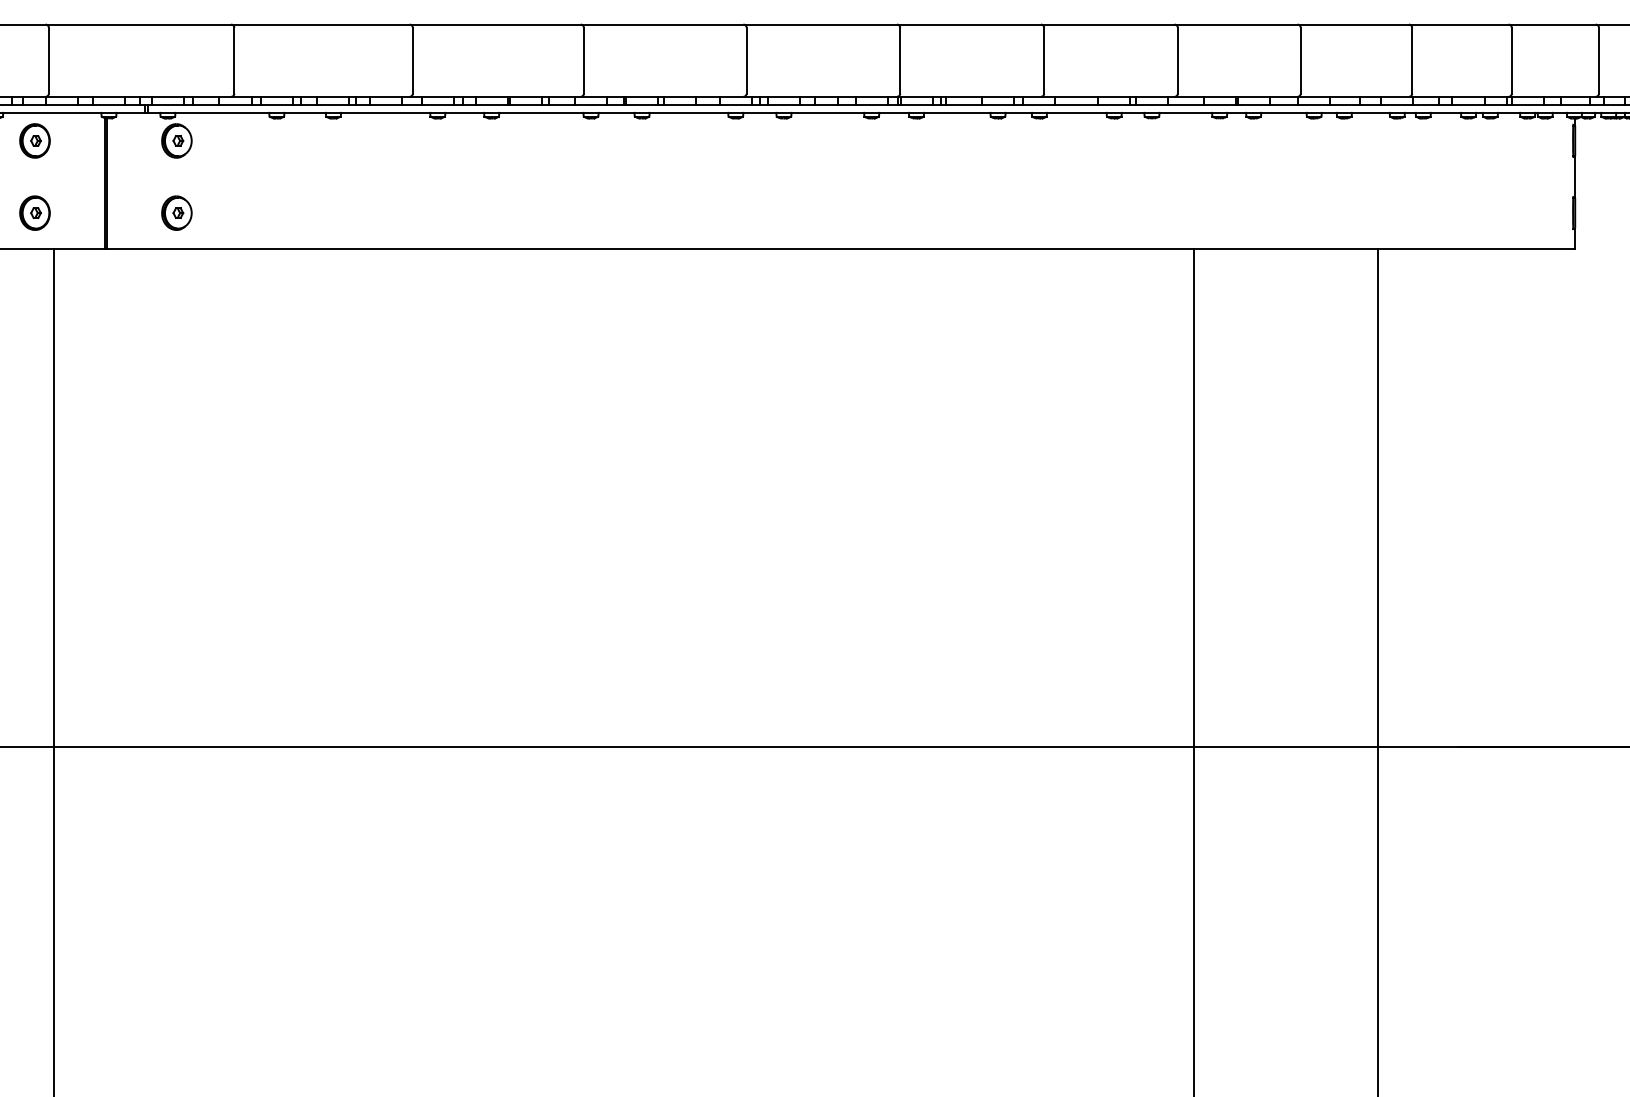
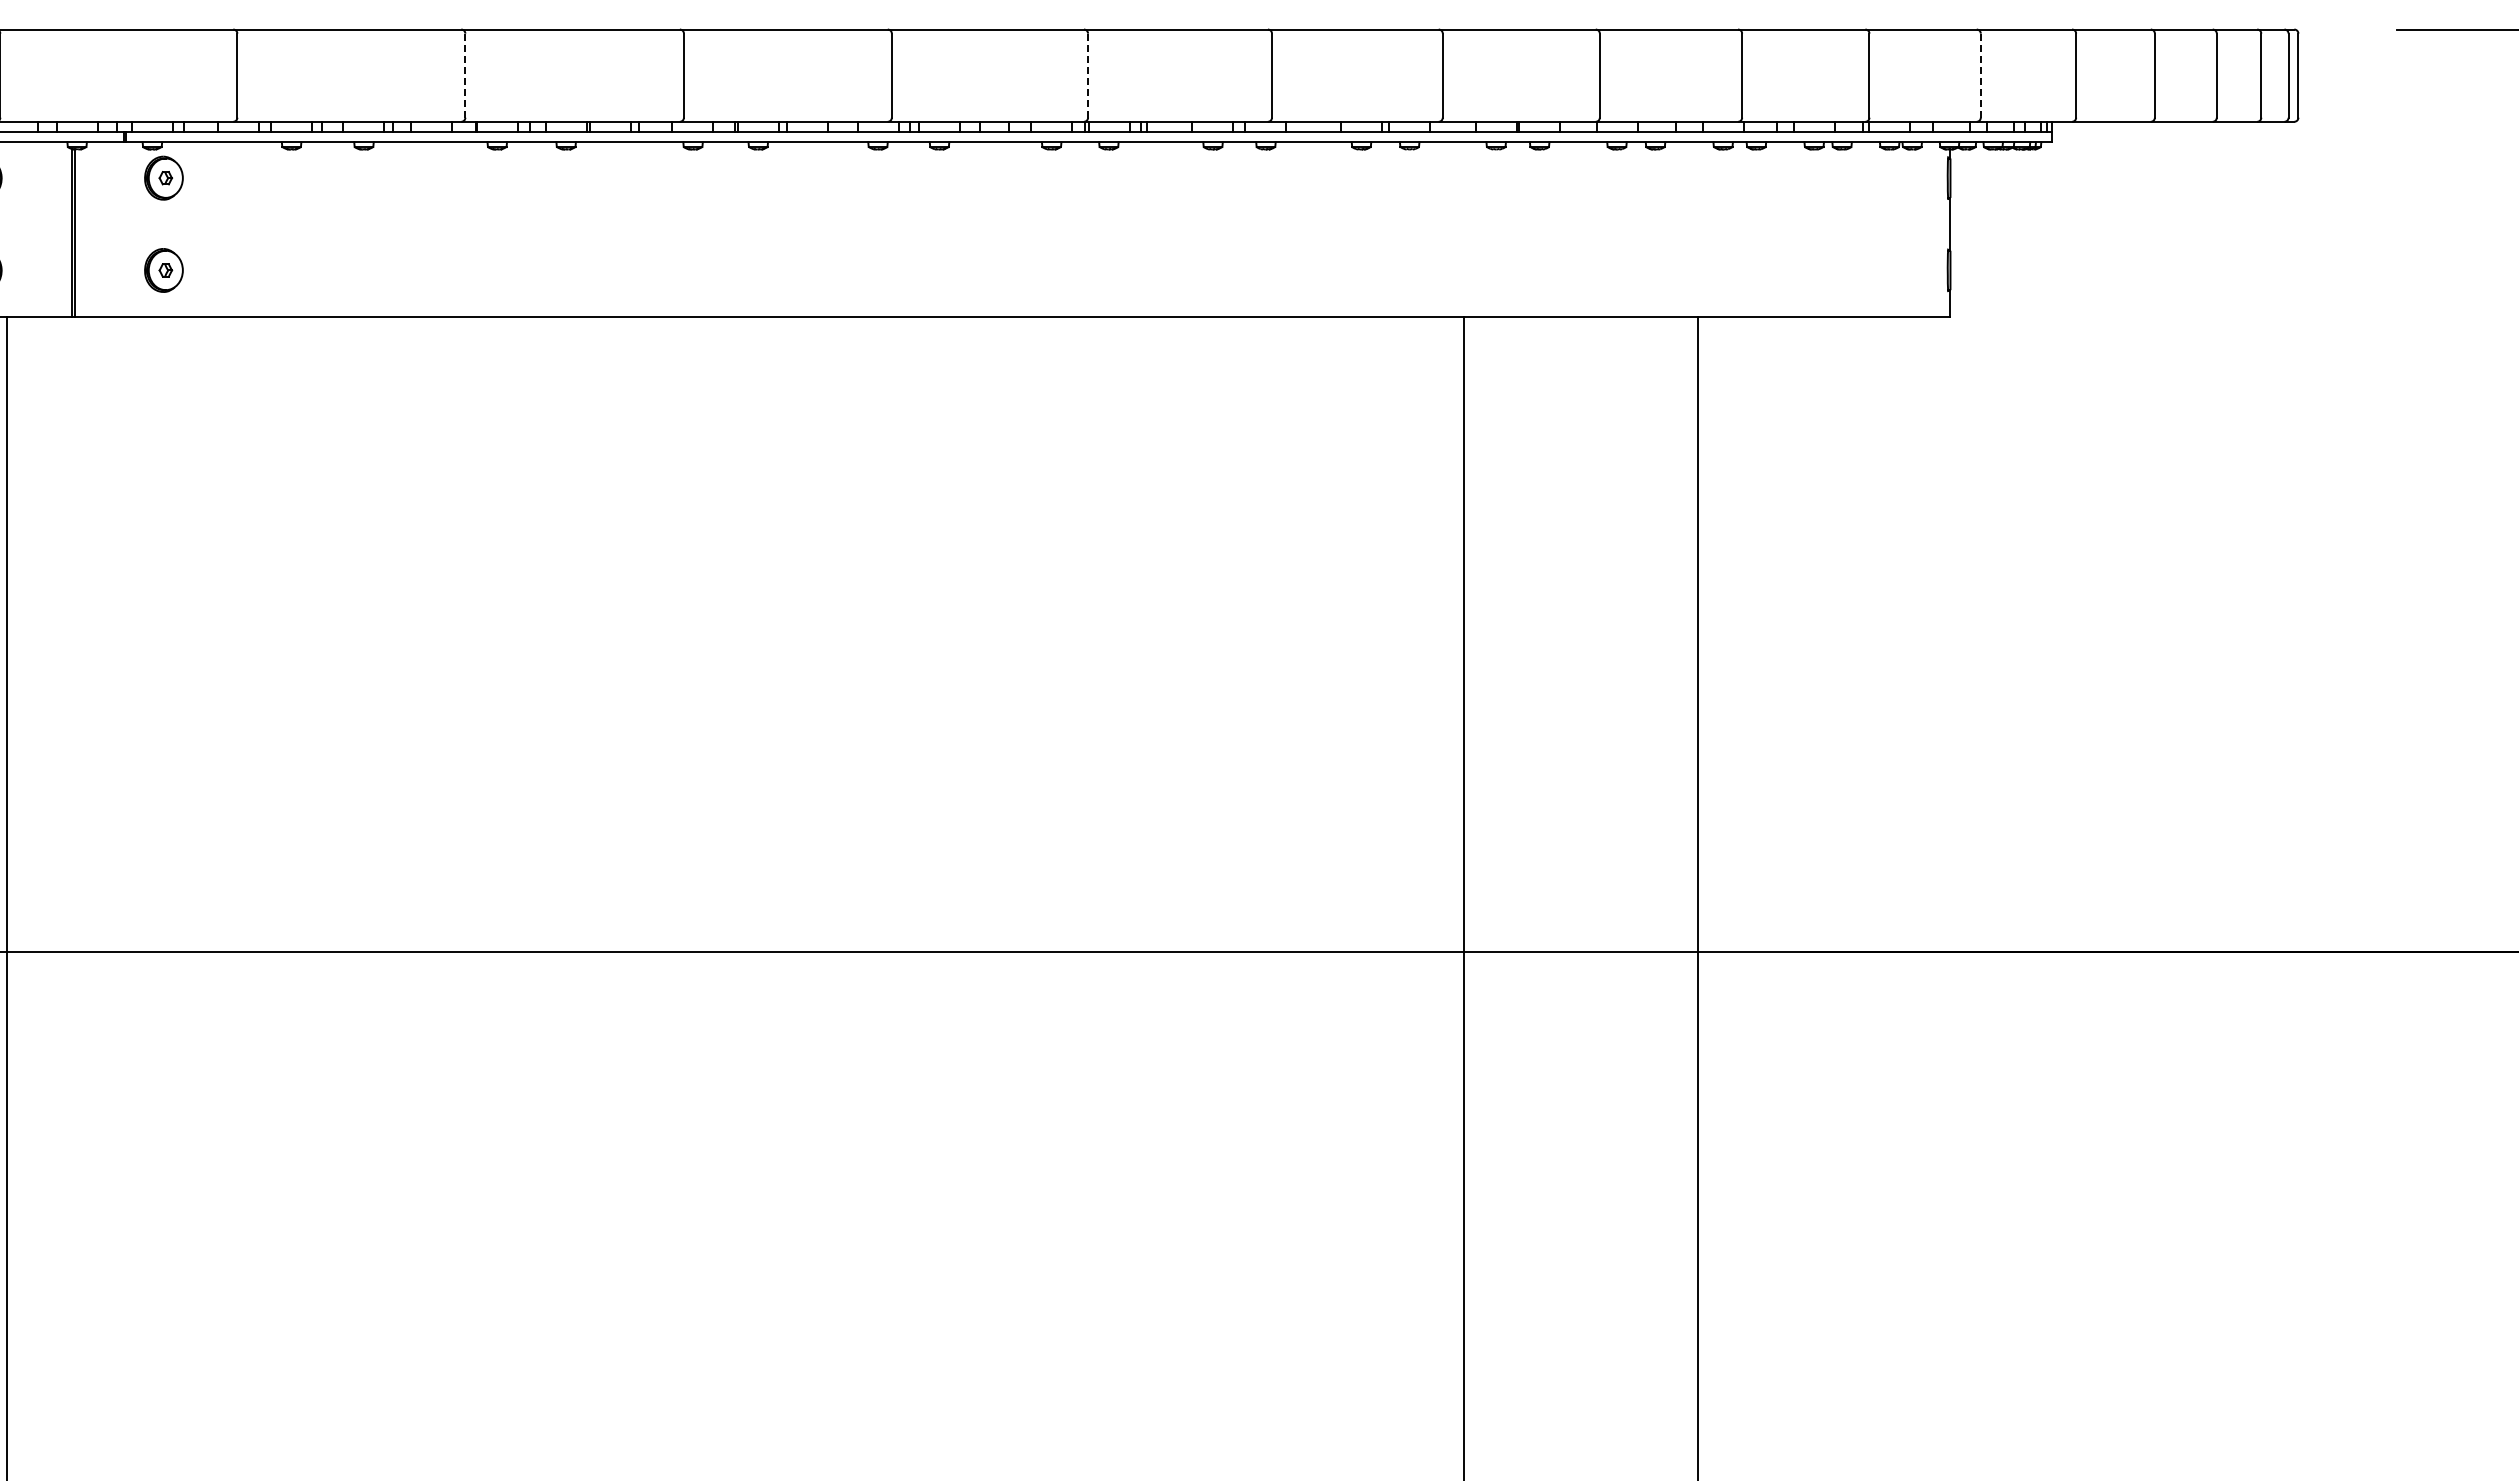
line: (412, 60) -> (465, 75), solid -> dashed
line: (900, 60) -> (1088, 75), solid -> dashed
line: (1598, 60) -> (1980, 75), solid -> dashed

